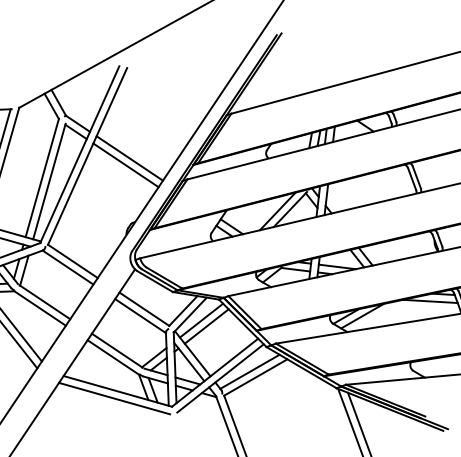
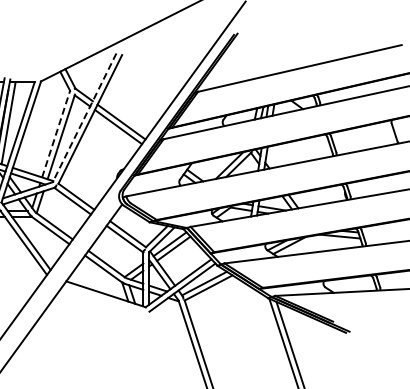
line: (79, 154) -> (84, 117), solid -> dashed
line: (42, 178) -> (56, 134), solid -> dashed
line: (114, 398) -> (103, 299), removed

